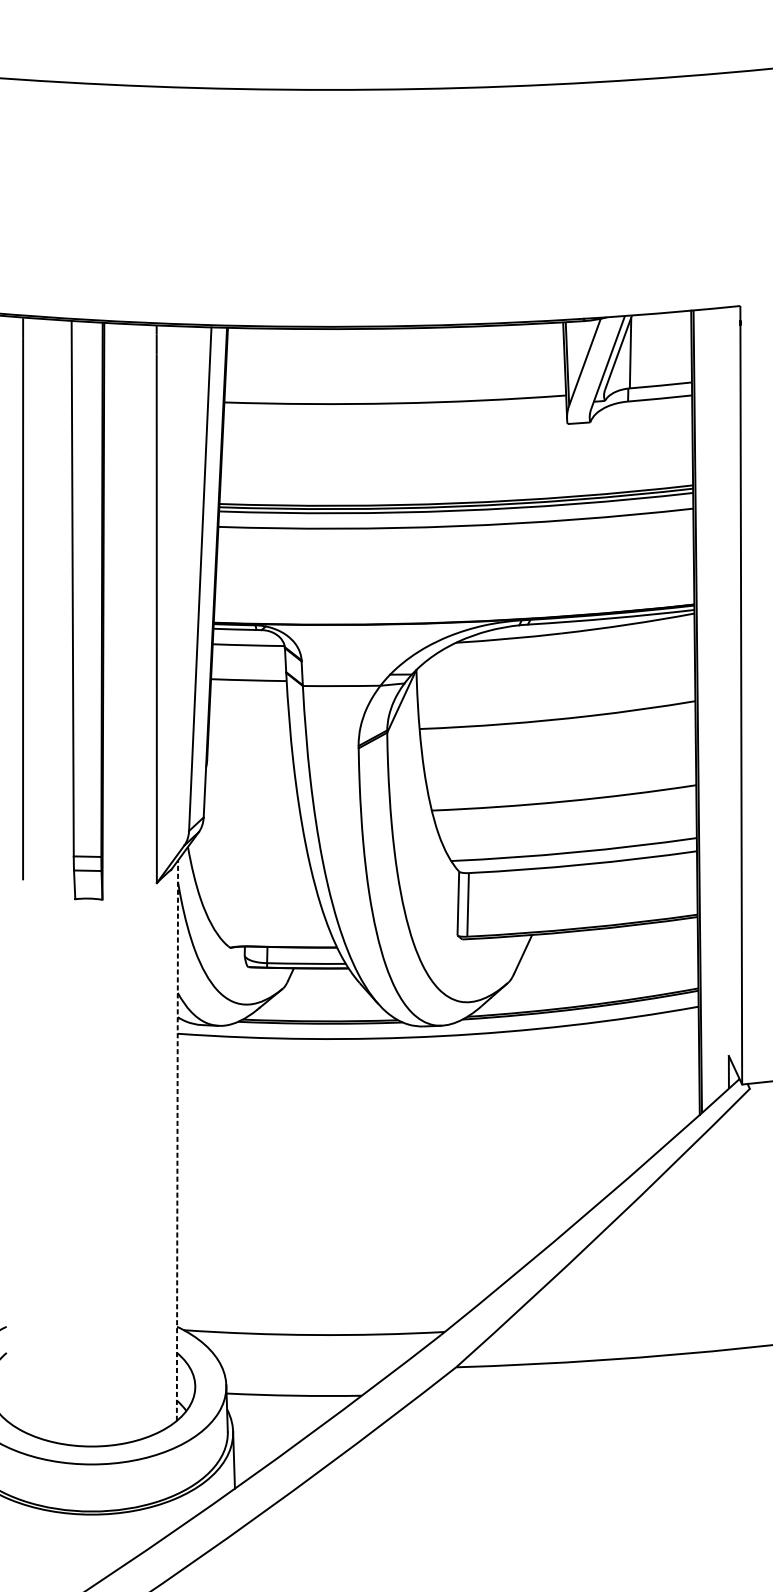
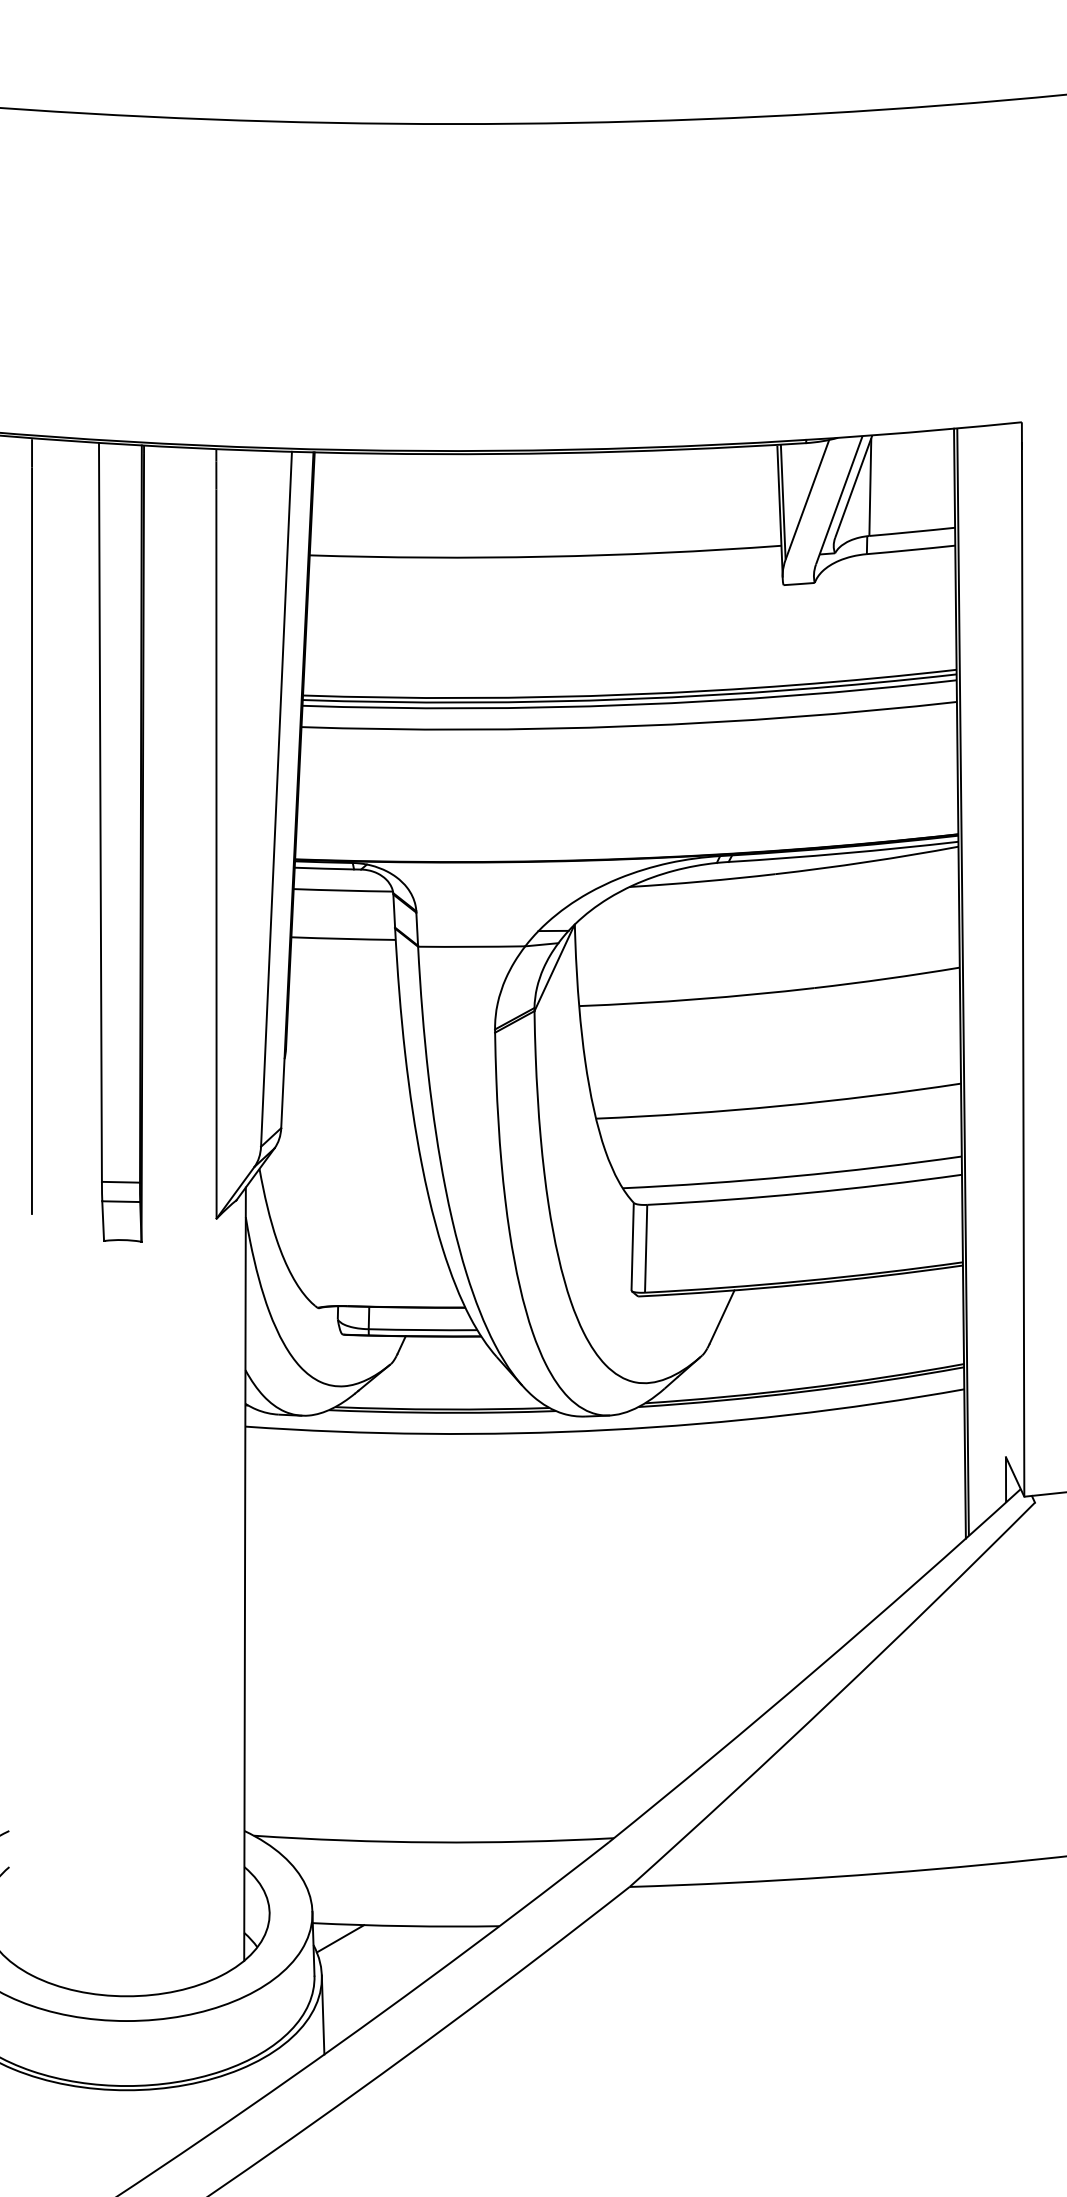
line: (177, 1140) -> (245, 1574), dashed -> solid
line: (246, 1404) -> (340, 1938), added

